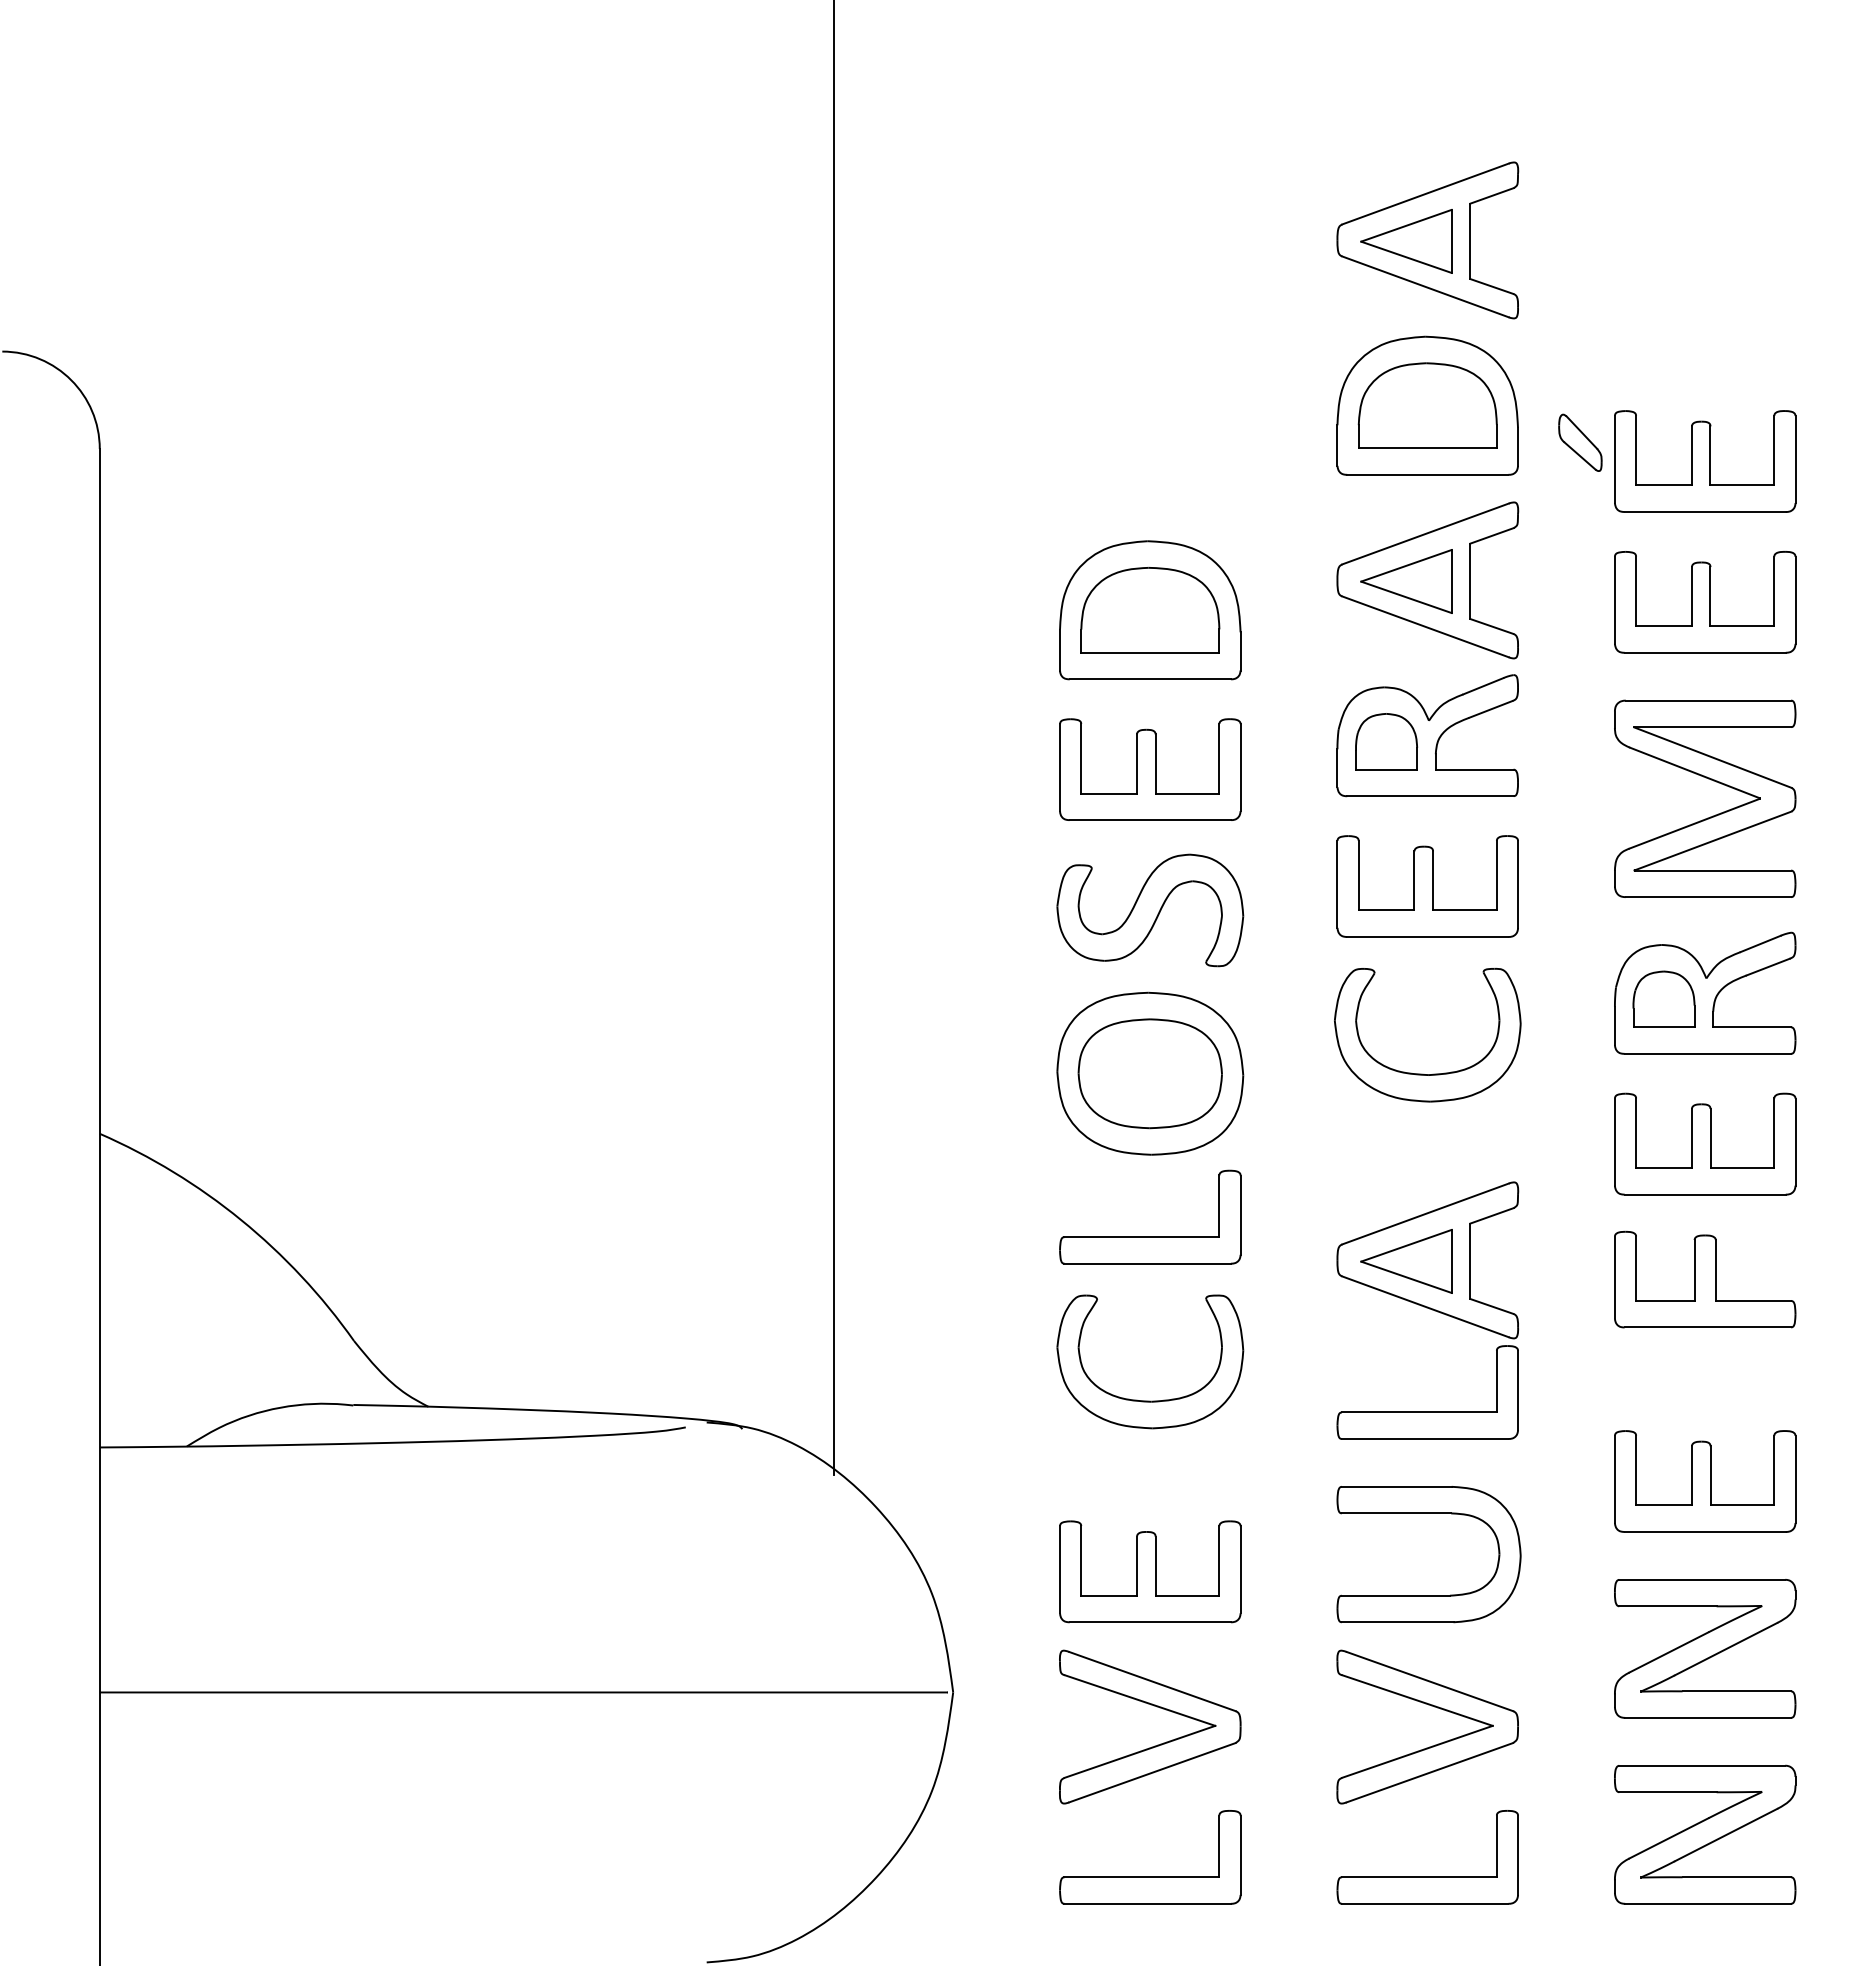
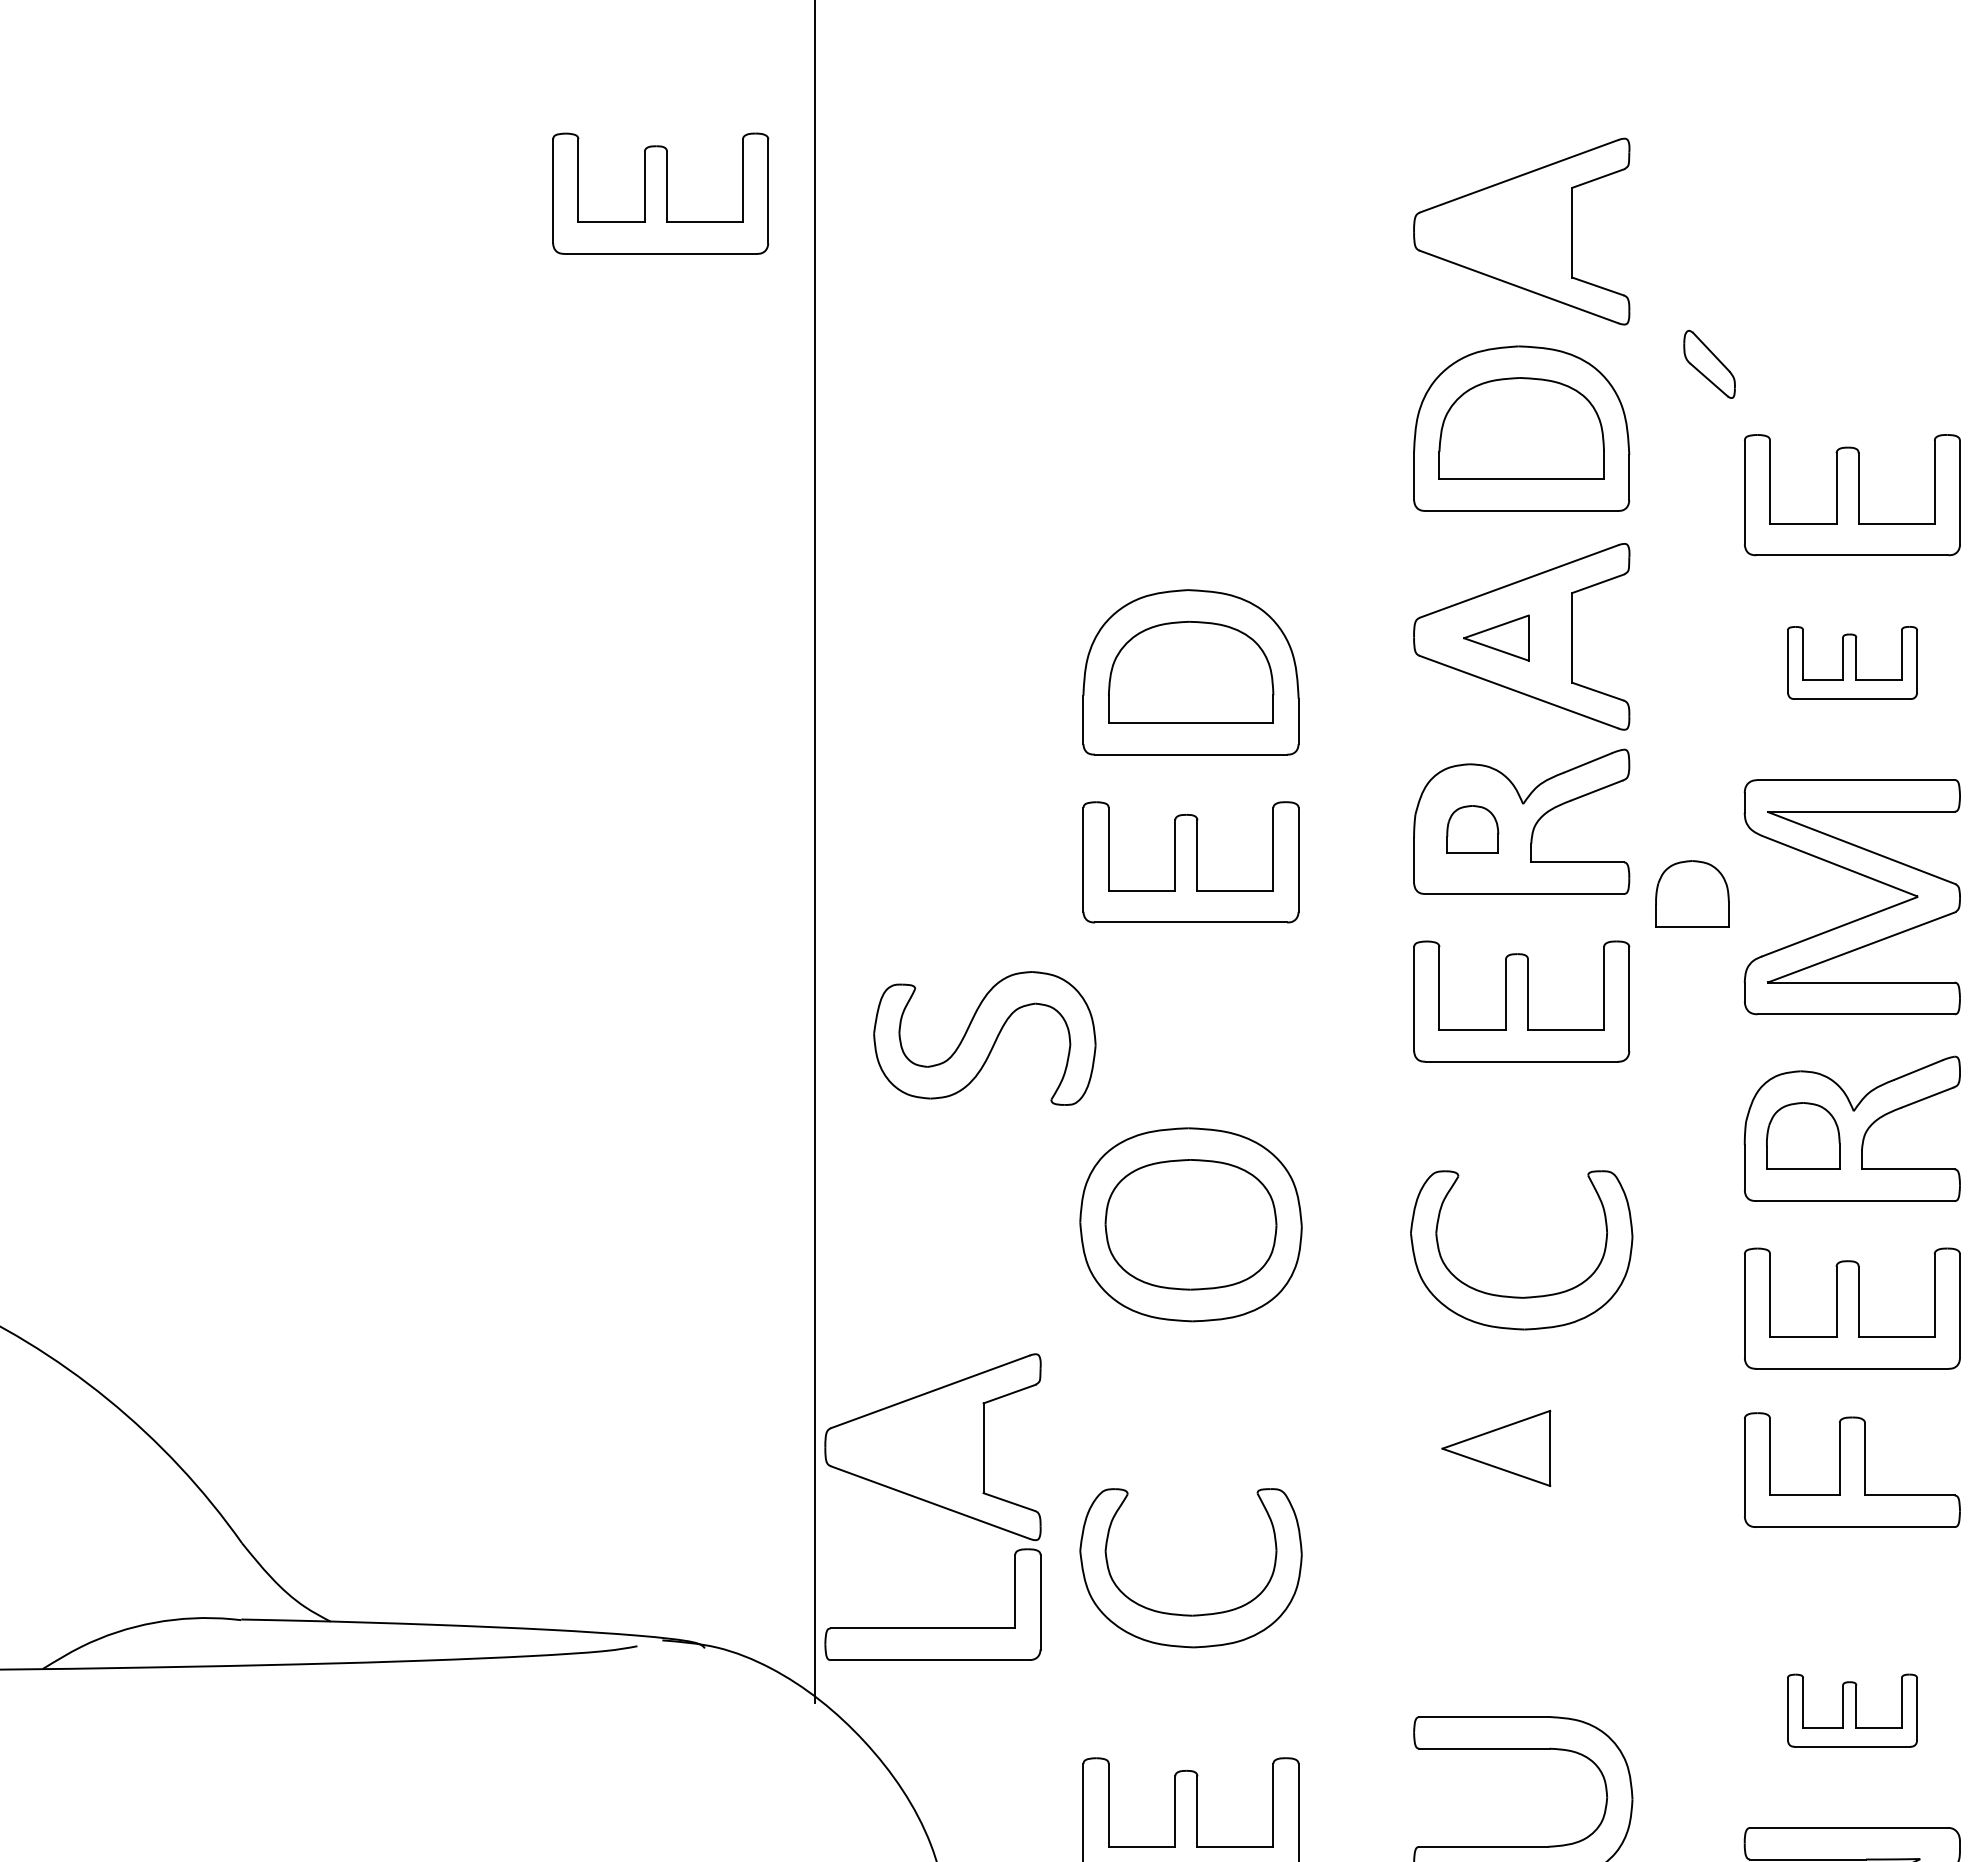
part: (705, 208) -> (660, 193), added
part: (1406, 241) -> (1496, 232), removed
part: (1580, 442) -> (1709, 363), moved
part: (1406, 581) -> (1496, 638), size x0.6
part: (1705, 602) -> (1852, 663), size x0.6
part: (1386, 741) -> (1472, 828), size x0.7
part: (1570, 795) -> (1691, 893), added
part: (1150, 910) -> (985, 1038), moved
part: (1423, 1073) -> (1516, 1295), moved
part: (1150, 1236) -> (1191, 1418), removed
part: (1427, 1310) -> (932, 1506), moved
part: (1705, 1481) -> (1852, 1710), size x0.6

